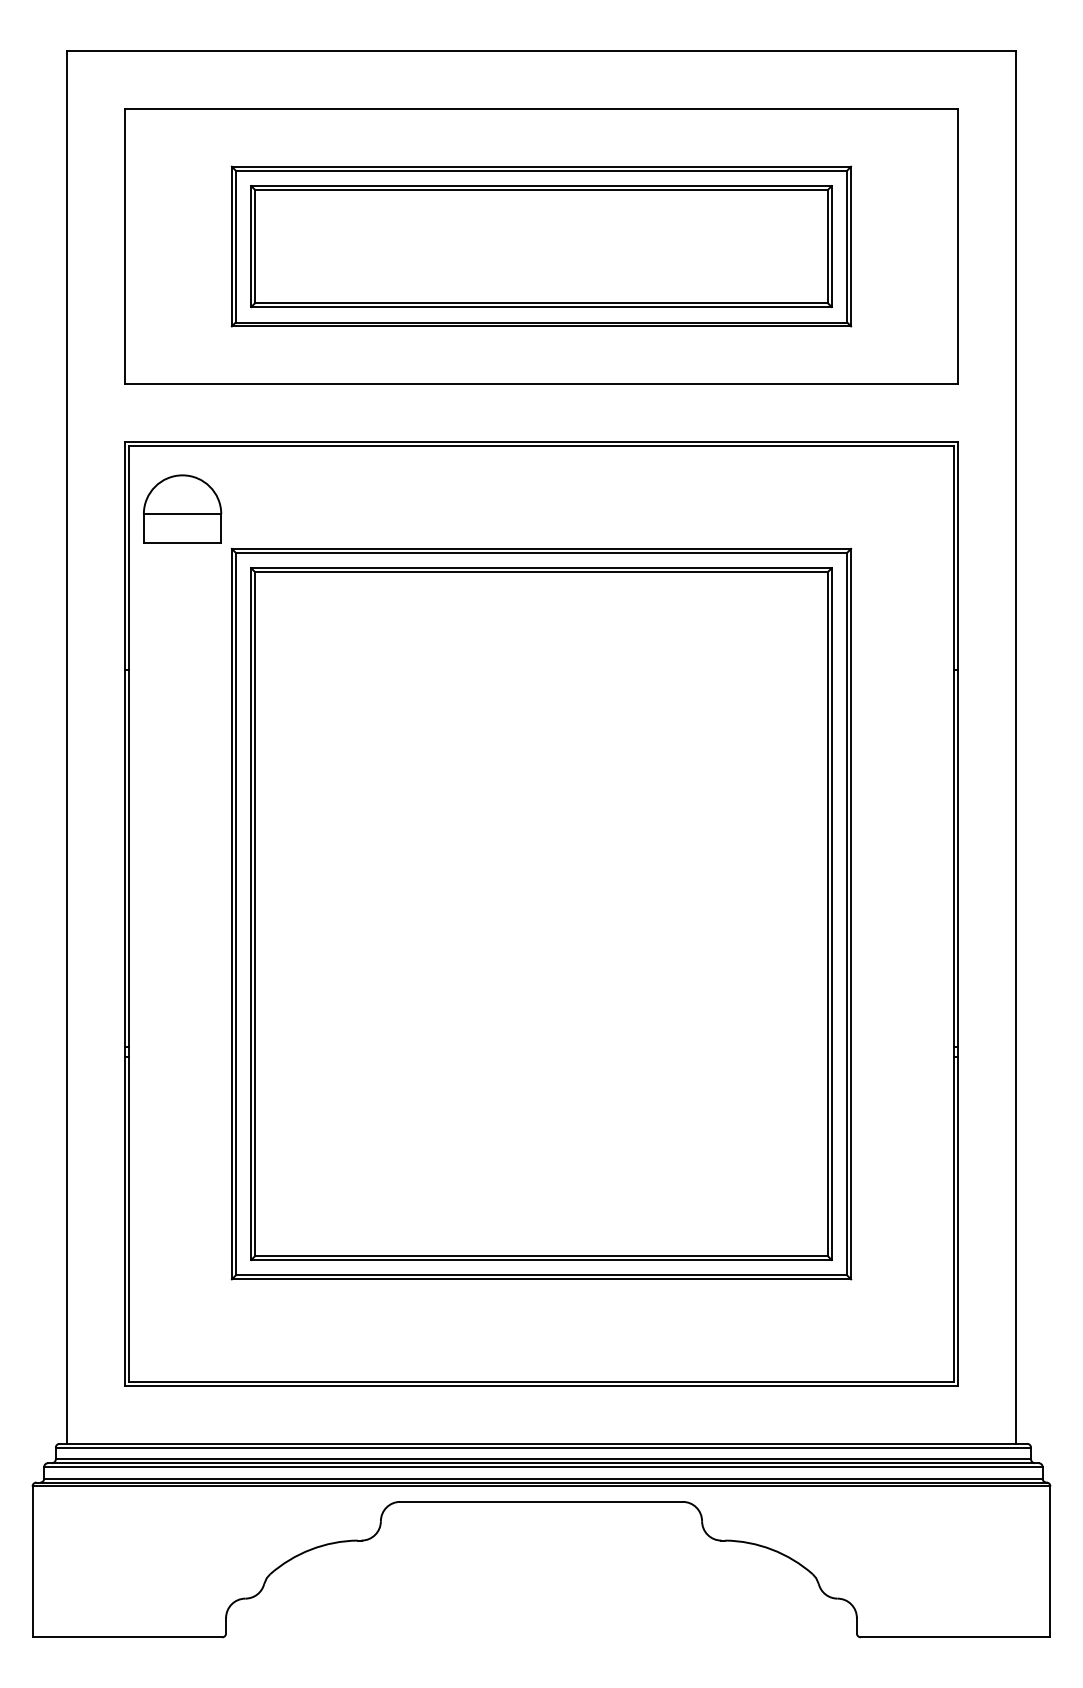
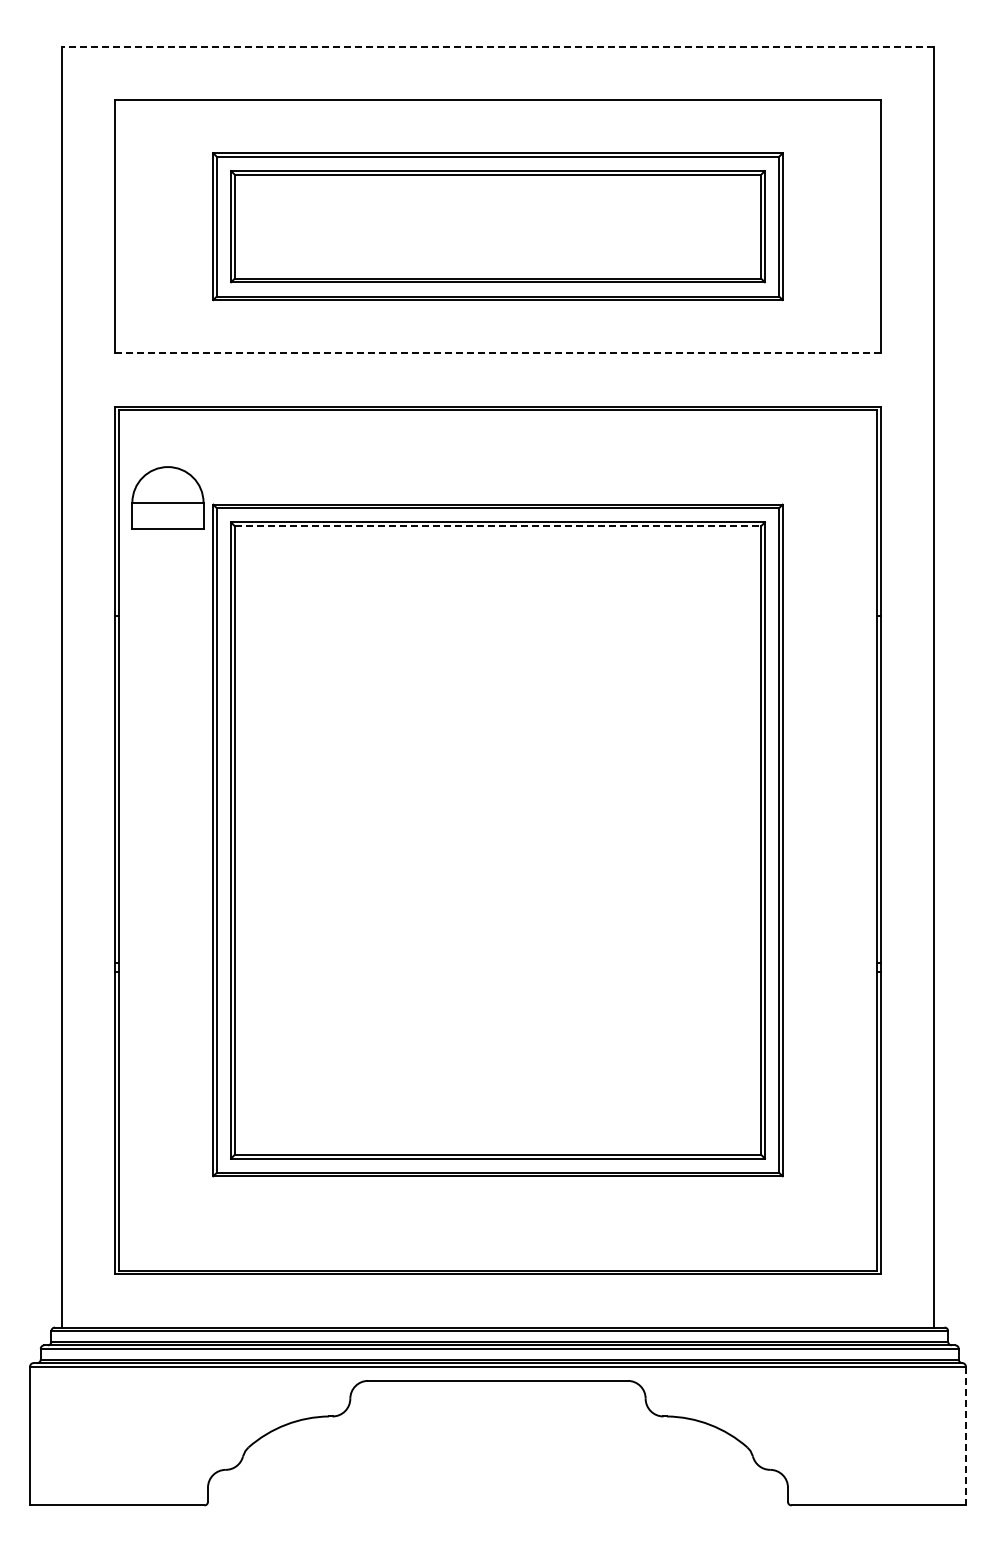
line: (542, 50) -> (498, 46), solid -> dashed
line: (542, 384) -> (498, 353), solid -> dashed
part: (182, 508) -> (167, 497), moved
line: (542, 572) -> (498, 526), solid -> dashed
line: (1049, 1562) -> (965, 1436), solid -> dashed

